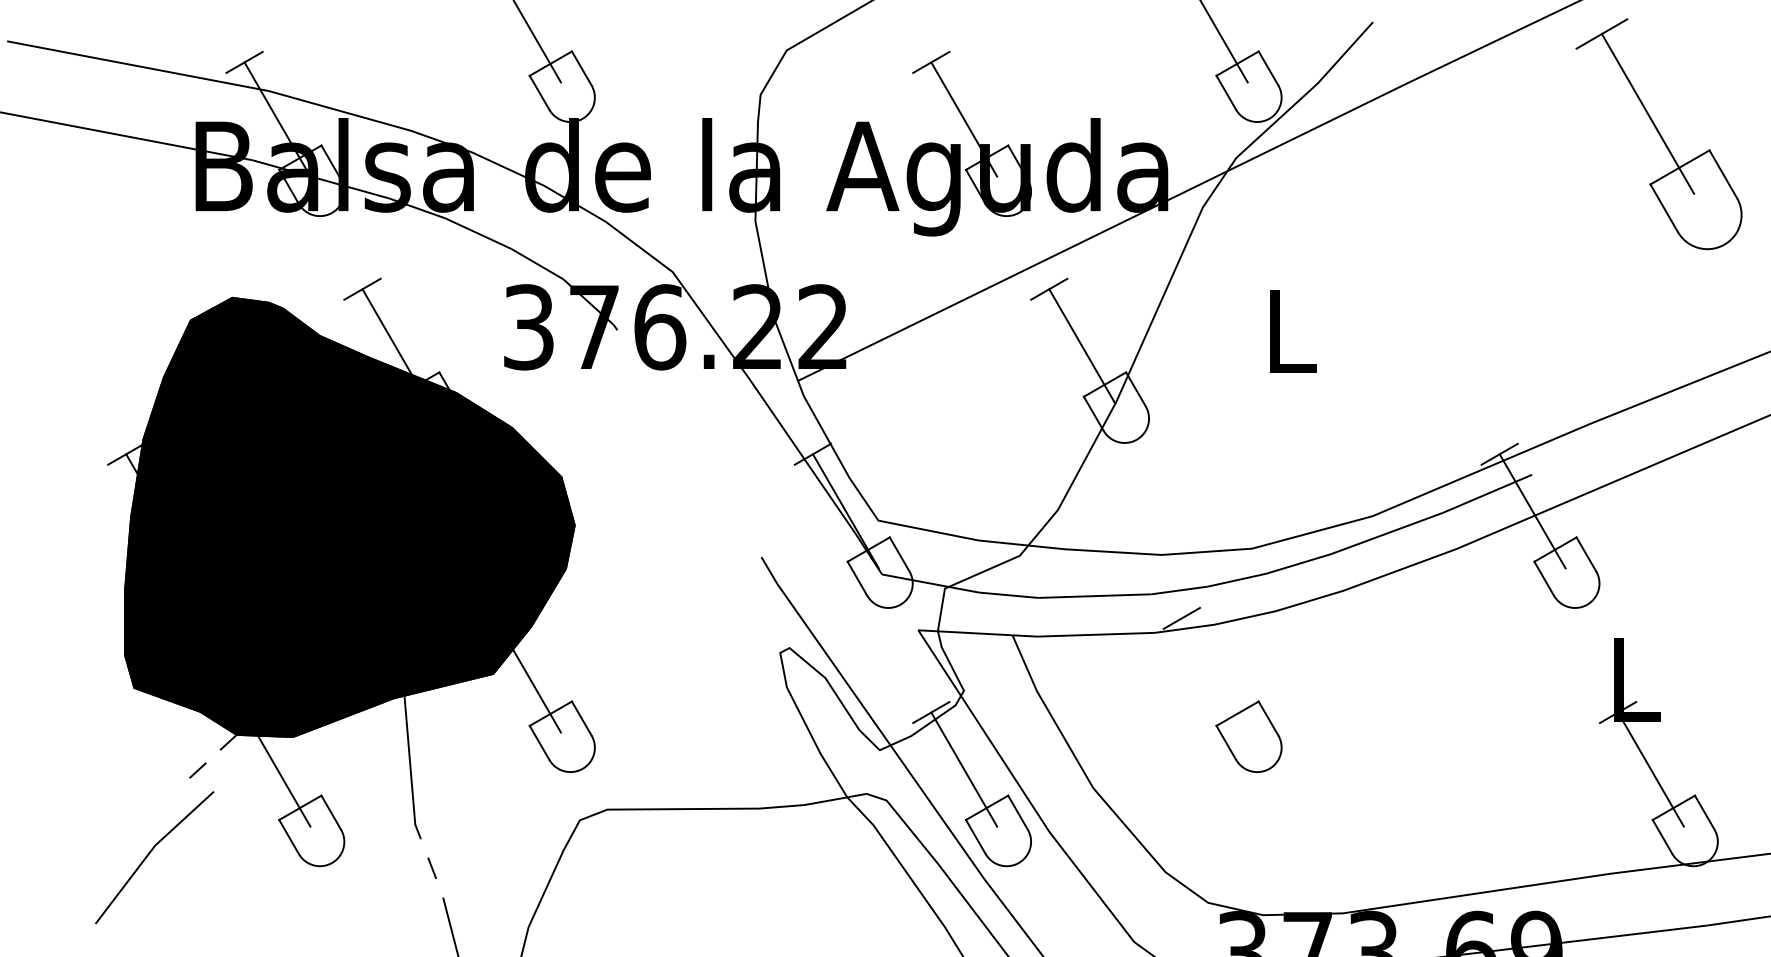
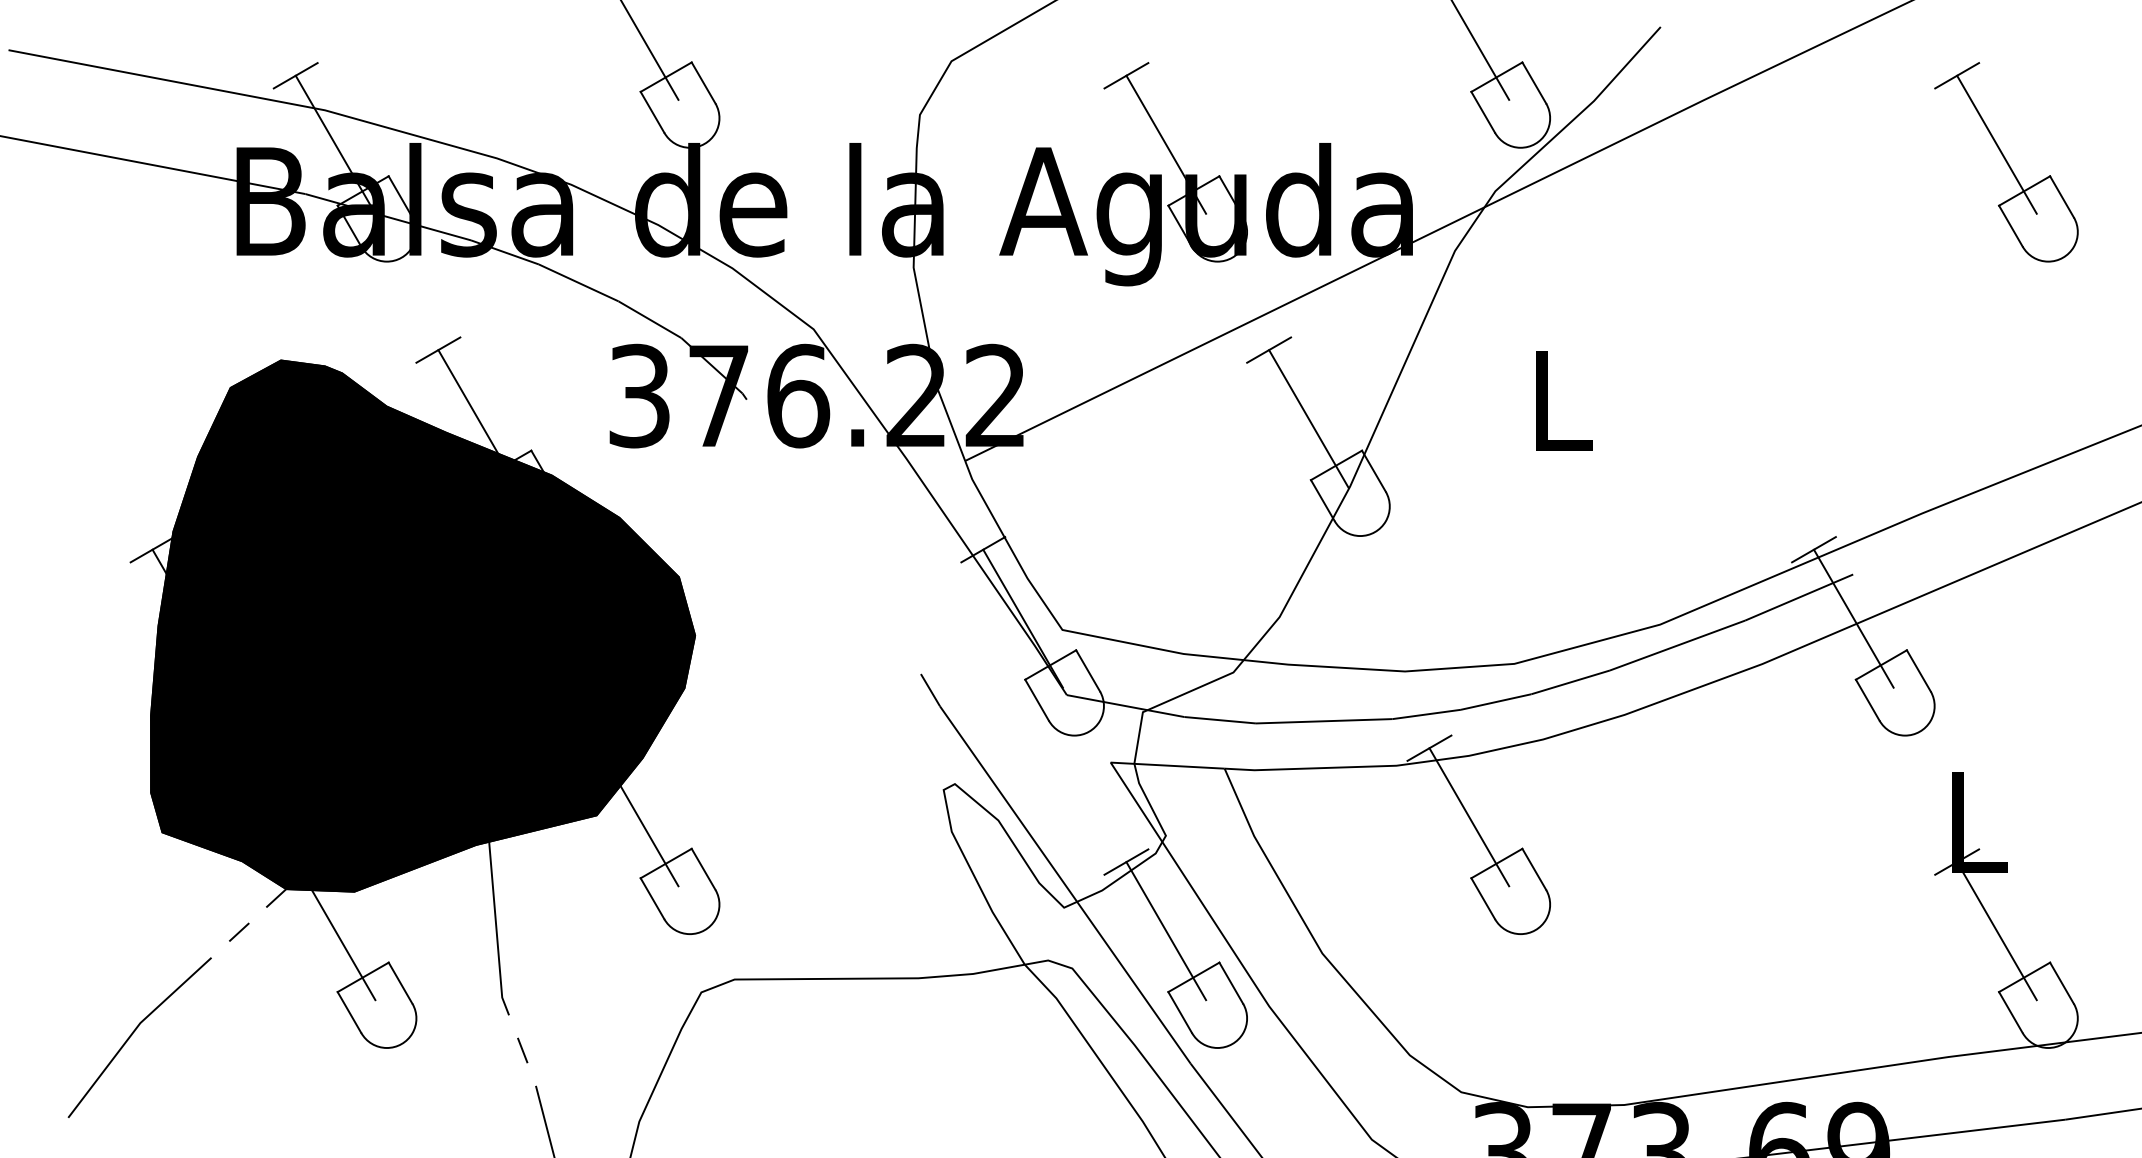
part: (1658, 133) -> (2006, 161), size x0.71
line: (1214, 675) -> (1468, 817), added
line: (150, 853) -> (134, 1032), moved

